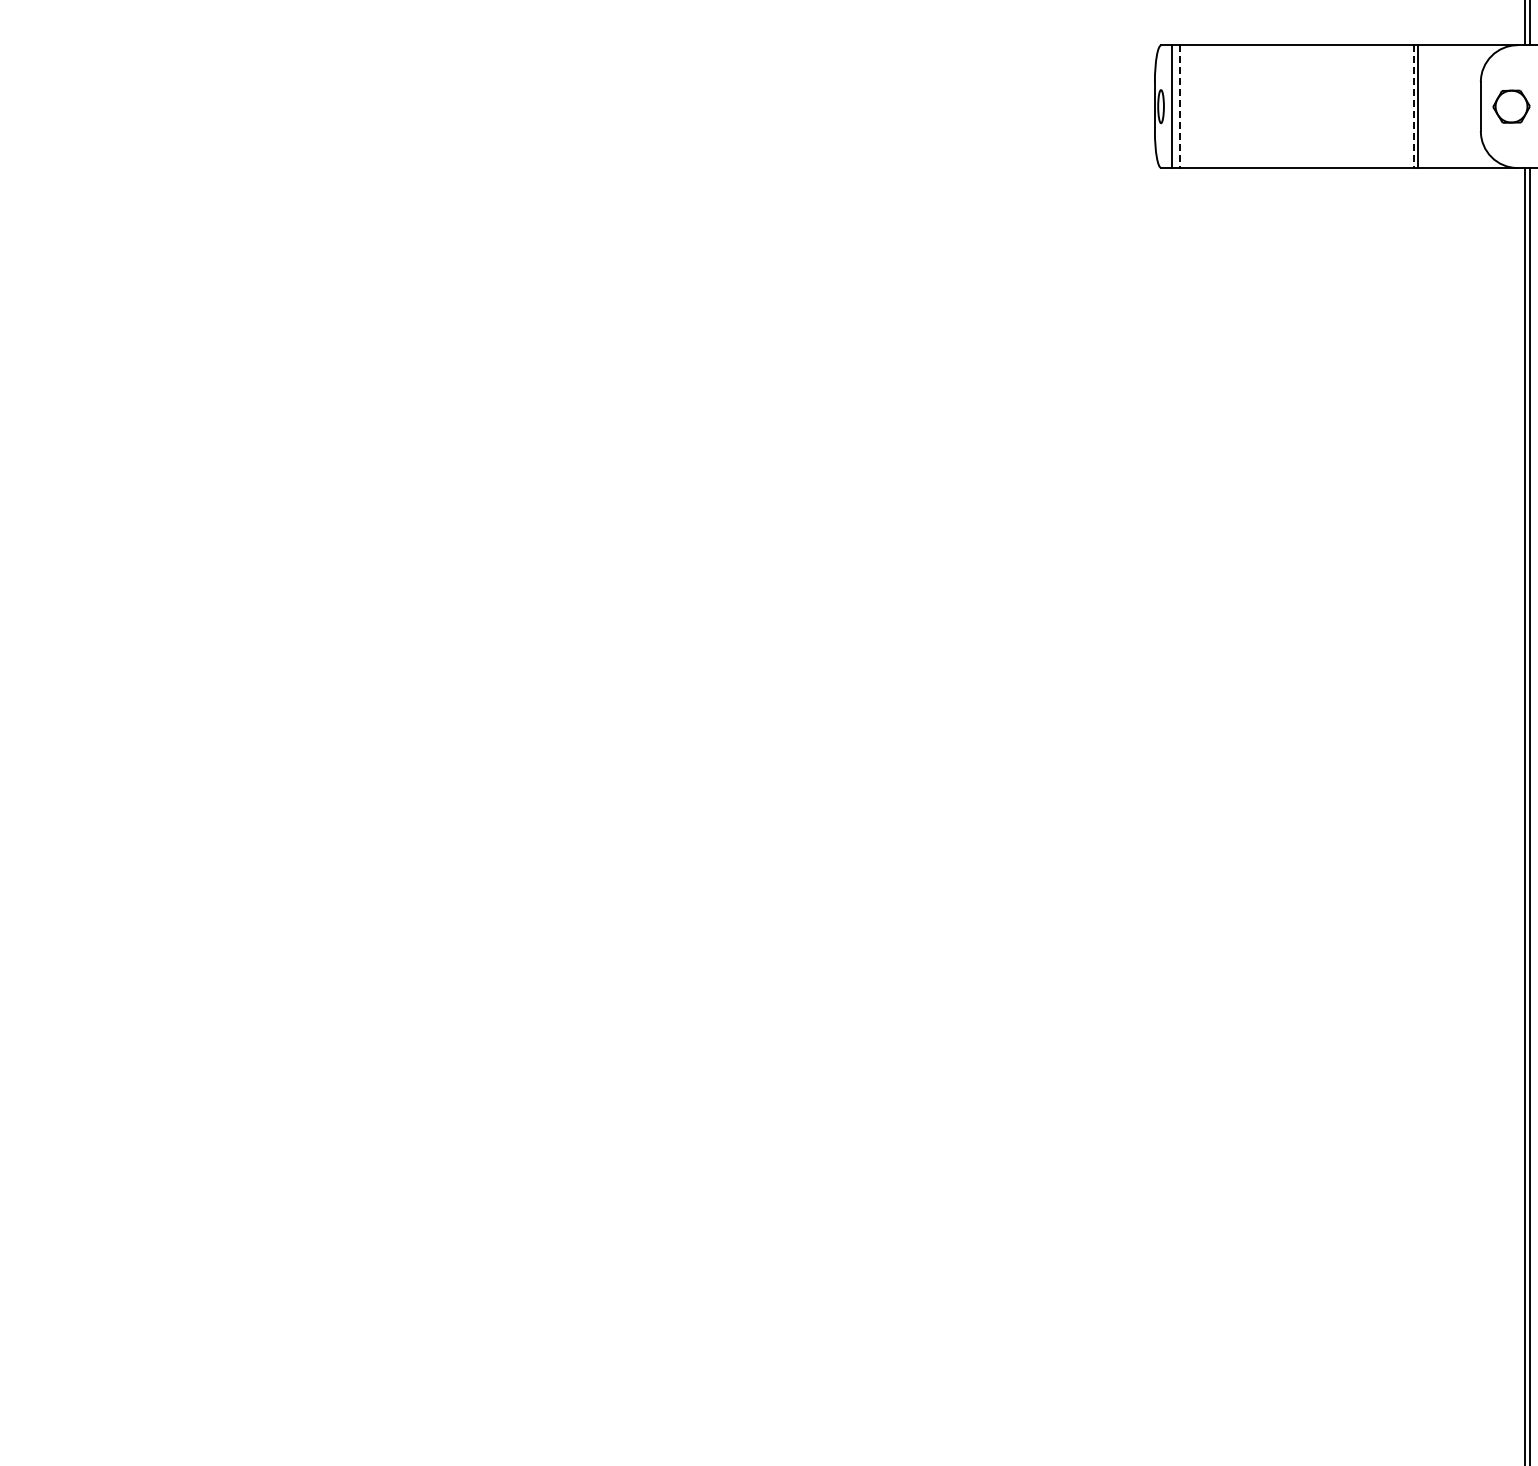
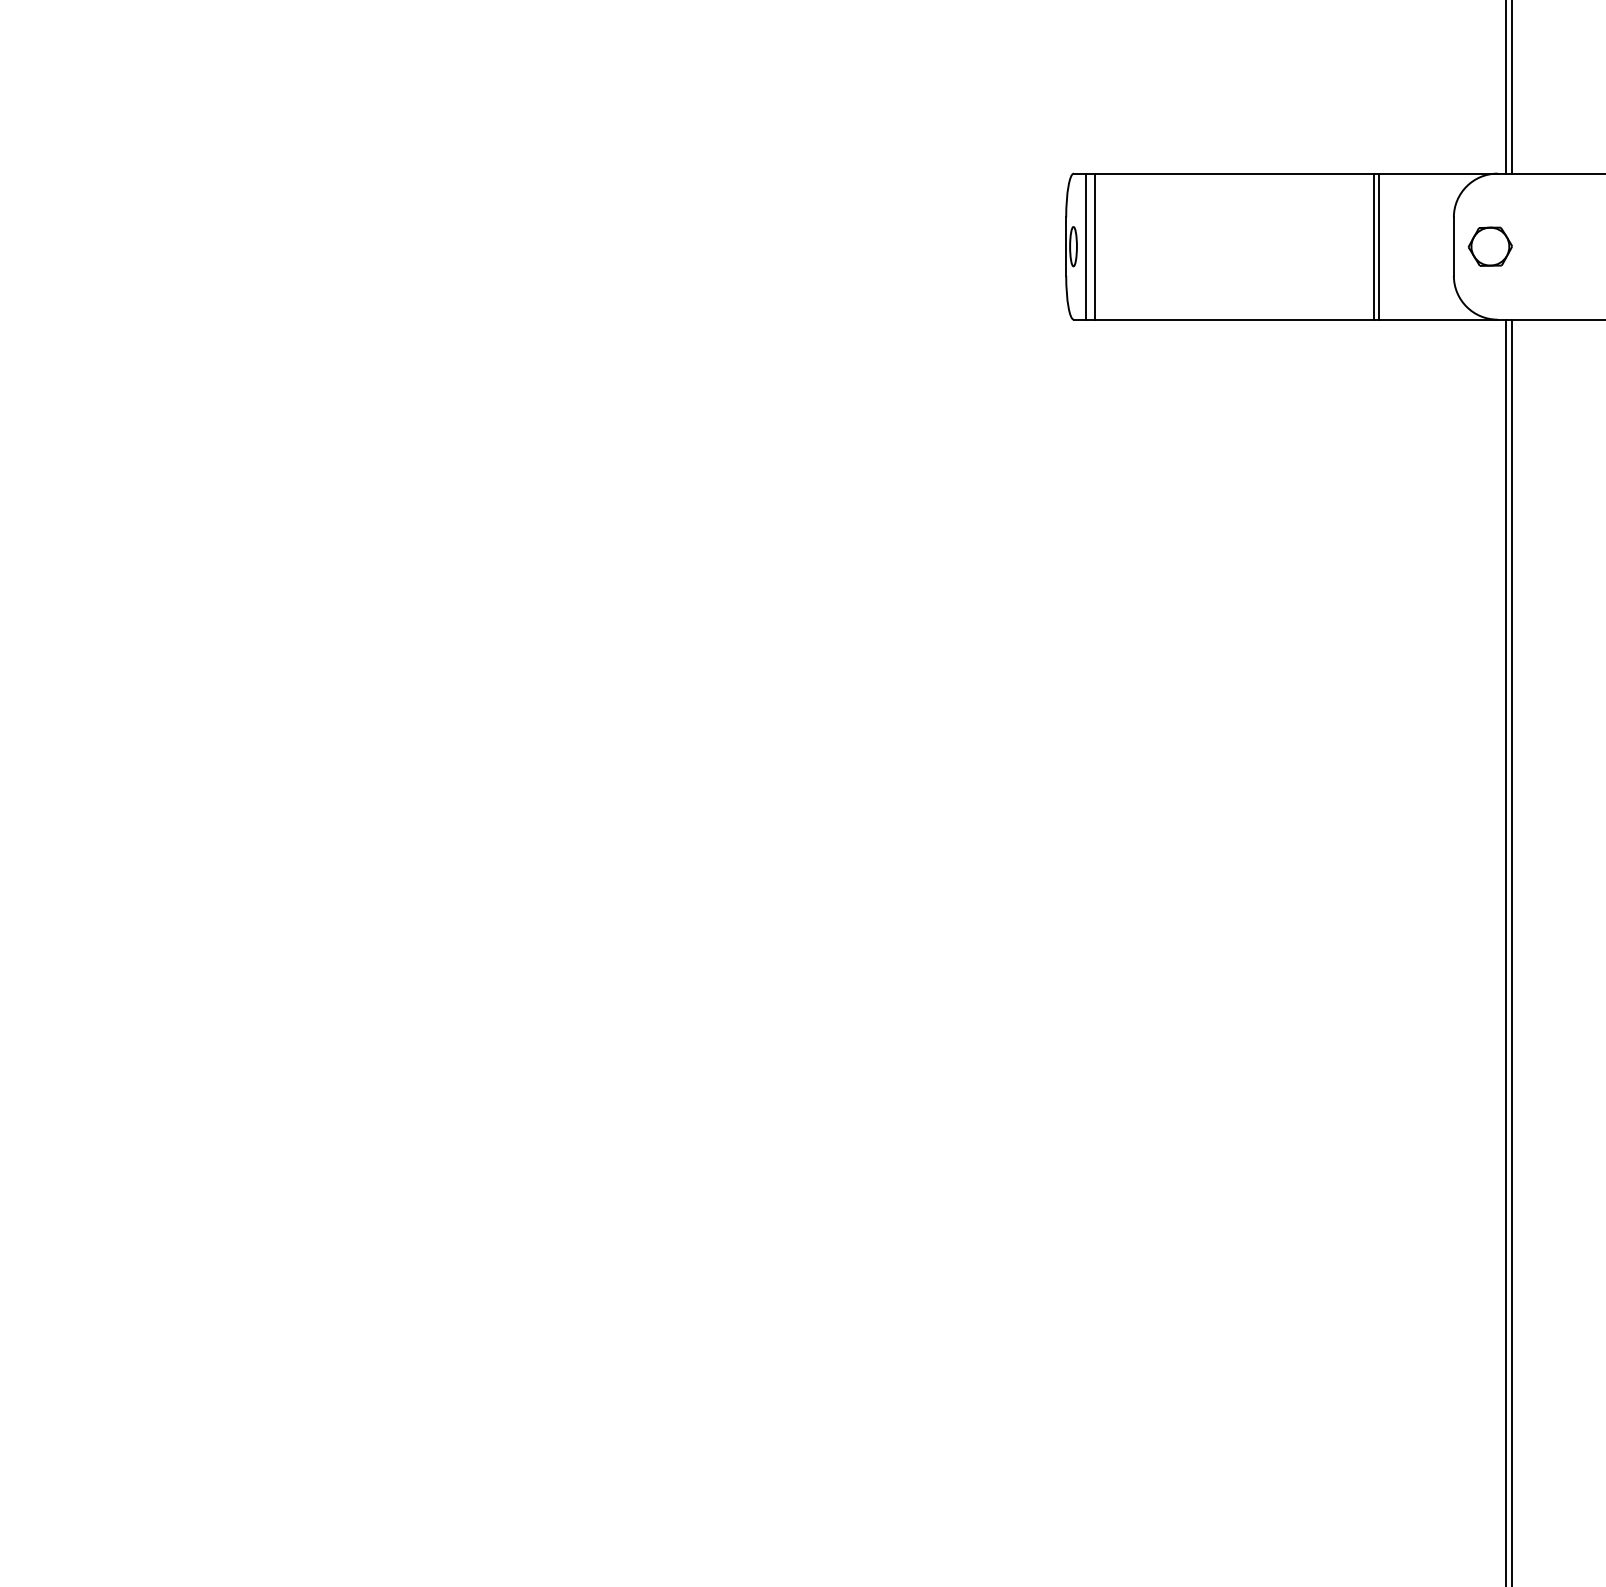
line: (1179, 107) -> (1095, 247), dashed -> solid
line: (1413, 107) -> (1373, 247), dashed -> solid

